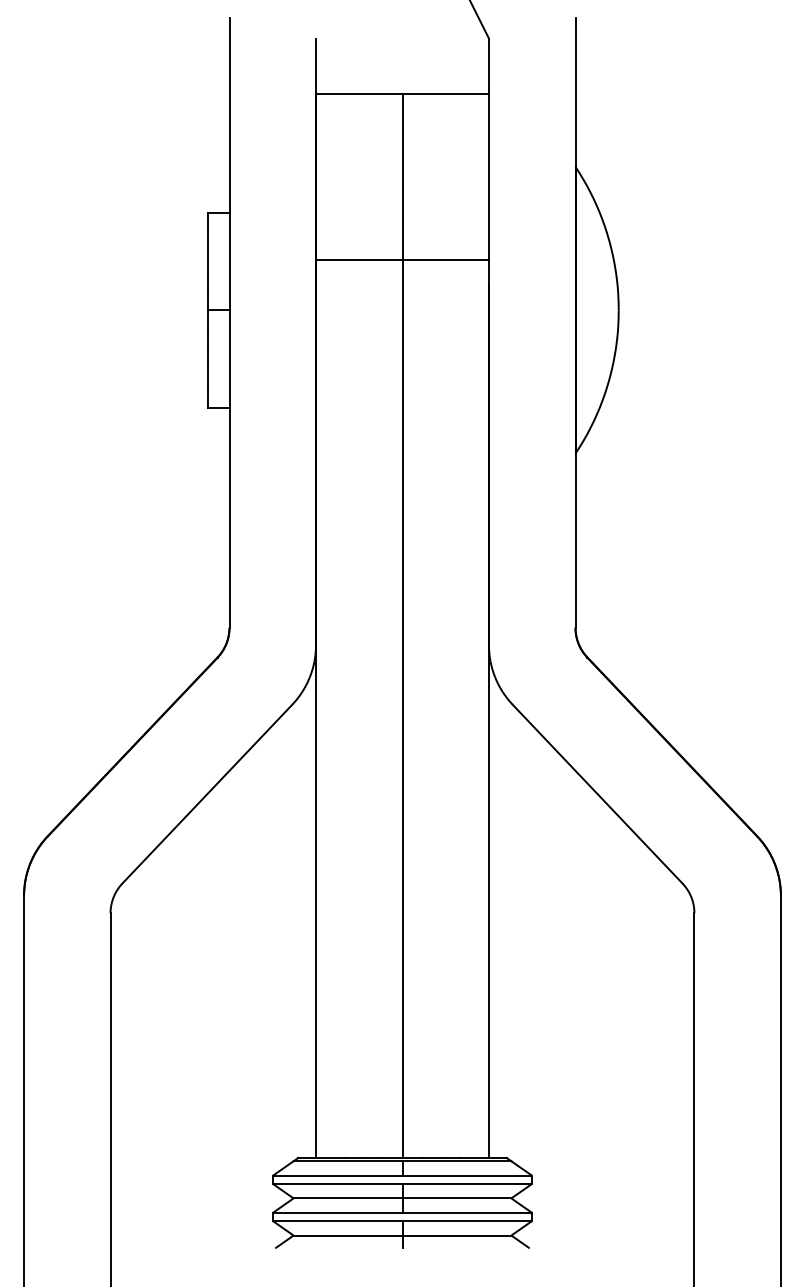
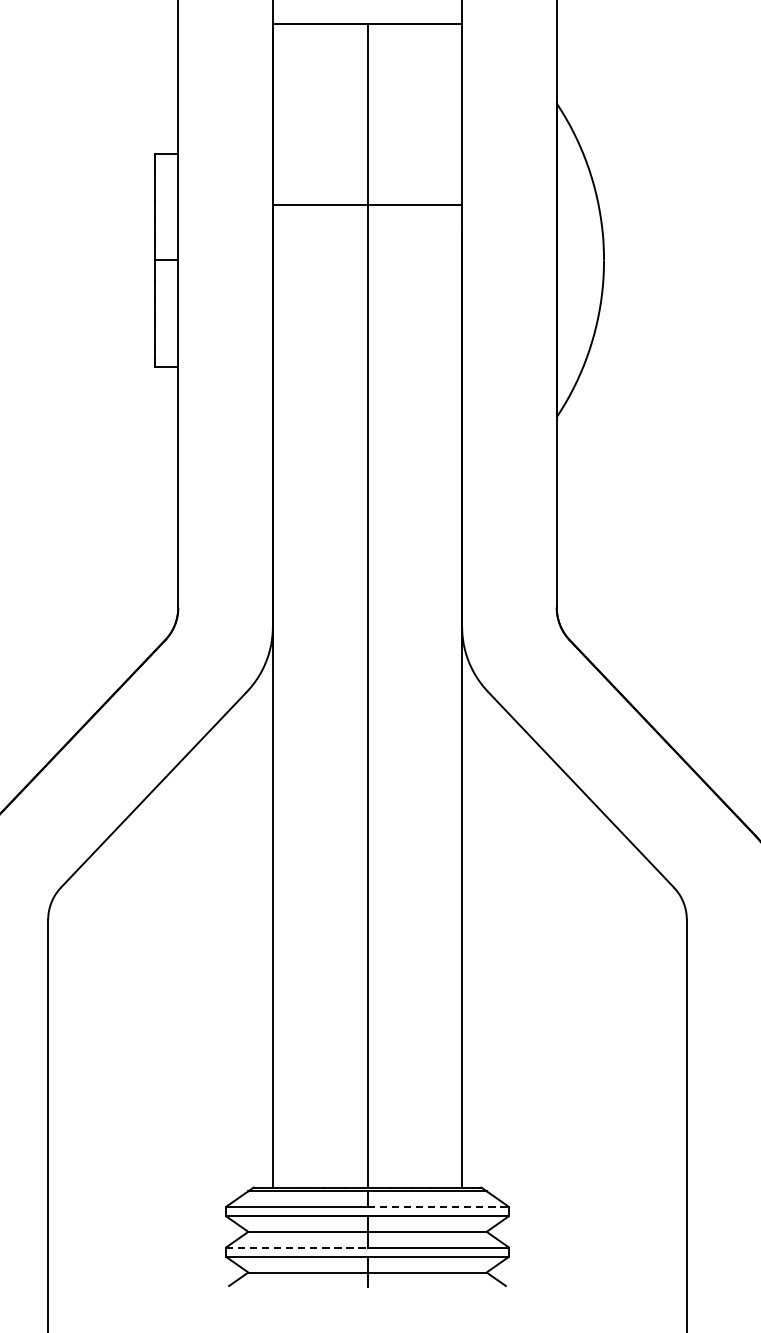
line: (467, 1175) -> (438, 1206), solid -> dashed
line: (337, 1212) -> (296, 1247), solid -> dashed

